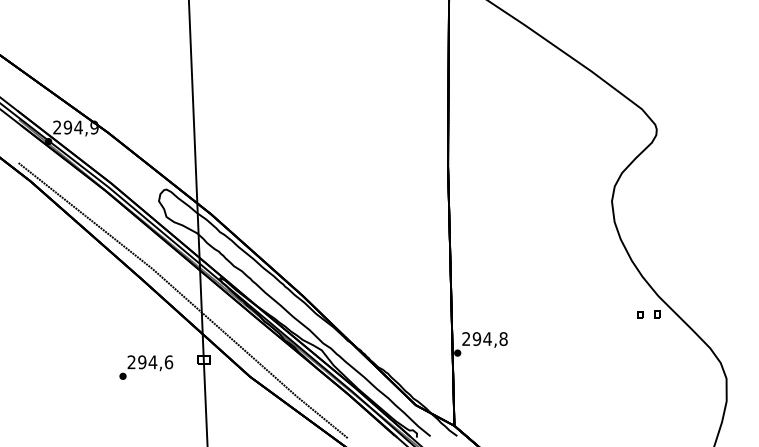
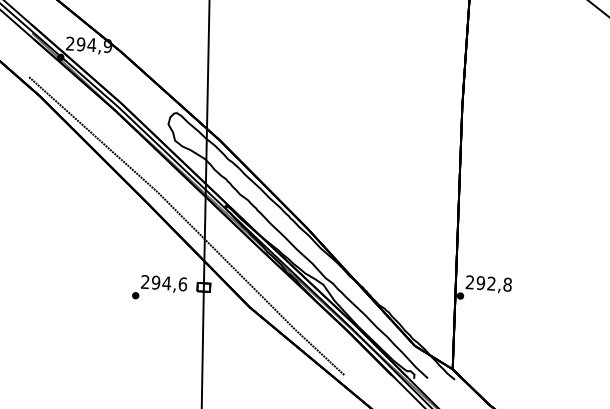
text: (487, 338) -> (491, 283), 294,8 -> 292,8
text: (146, 367) -> (159, 288), moved

